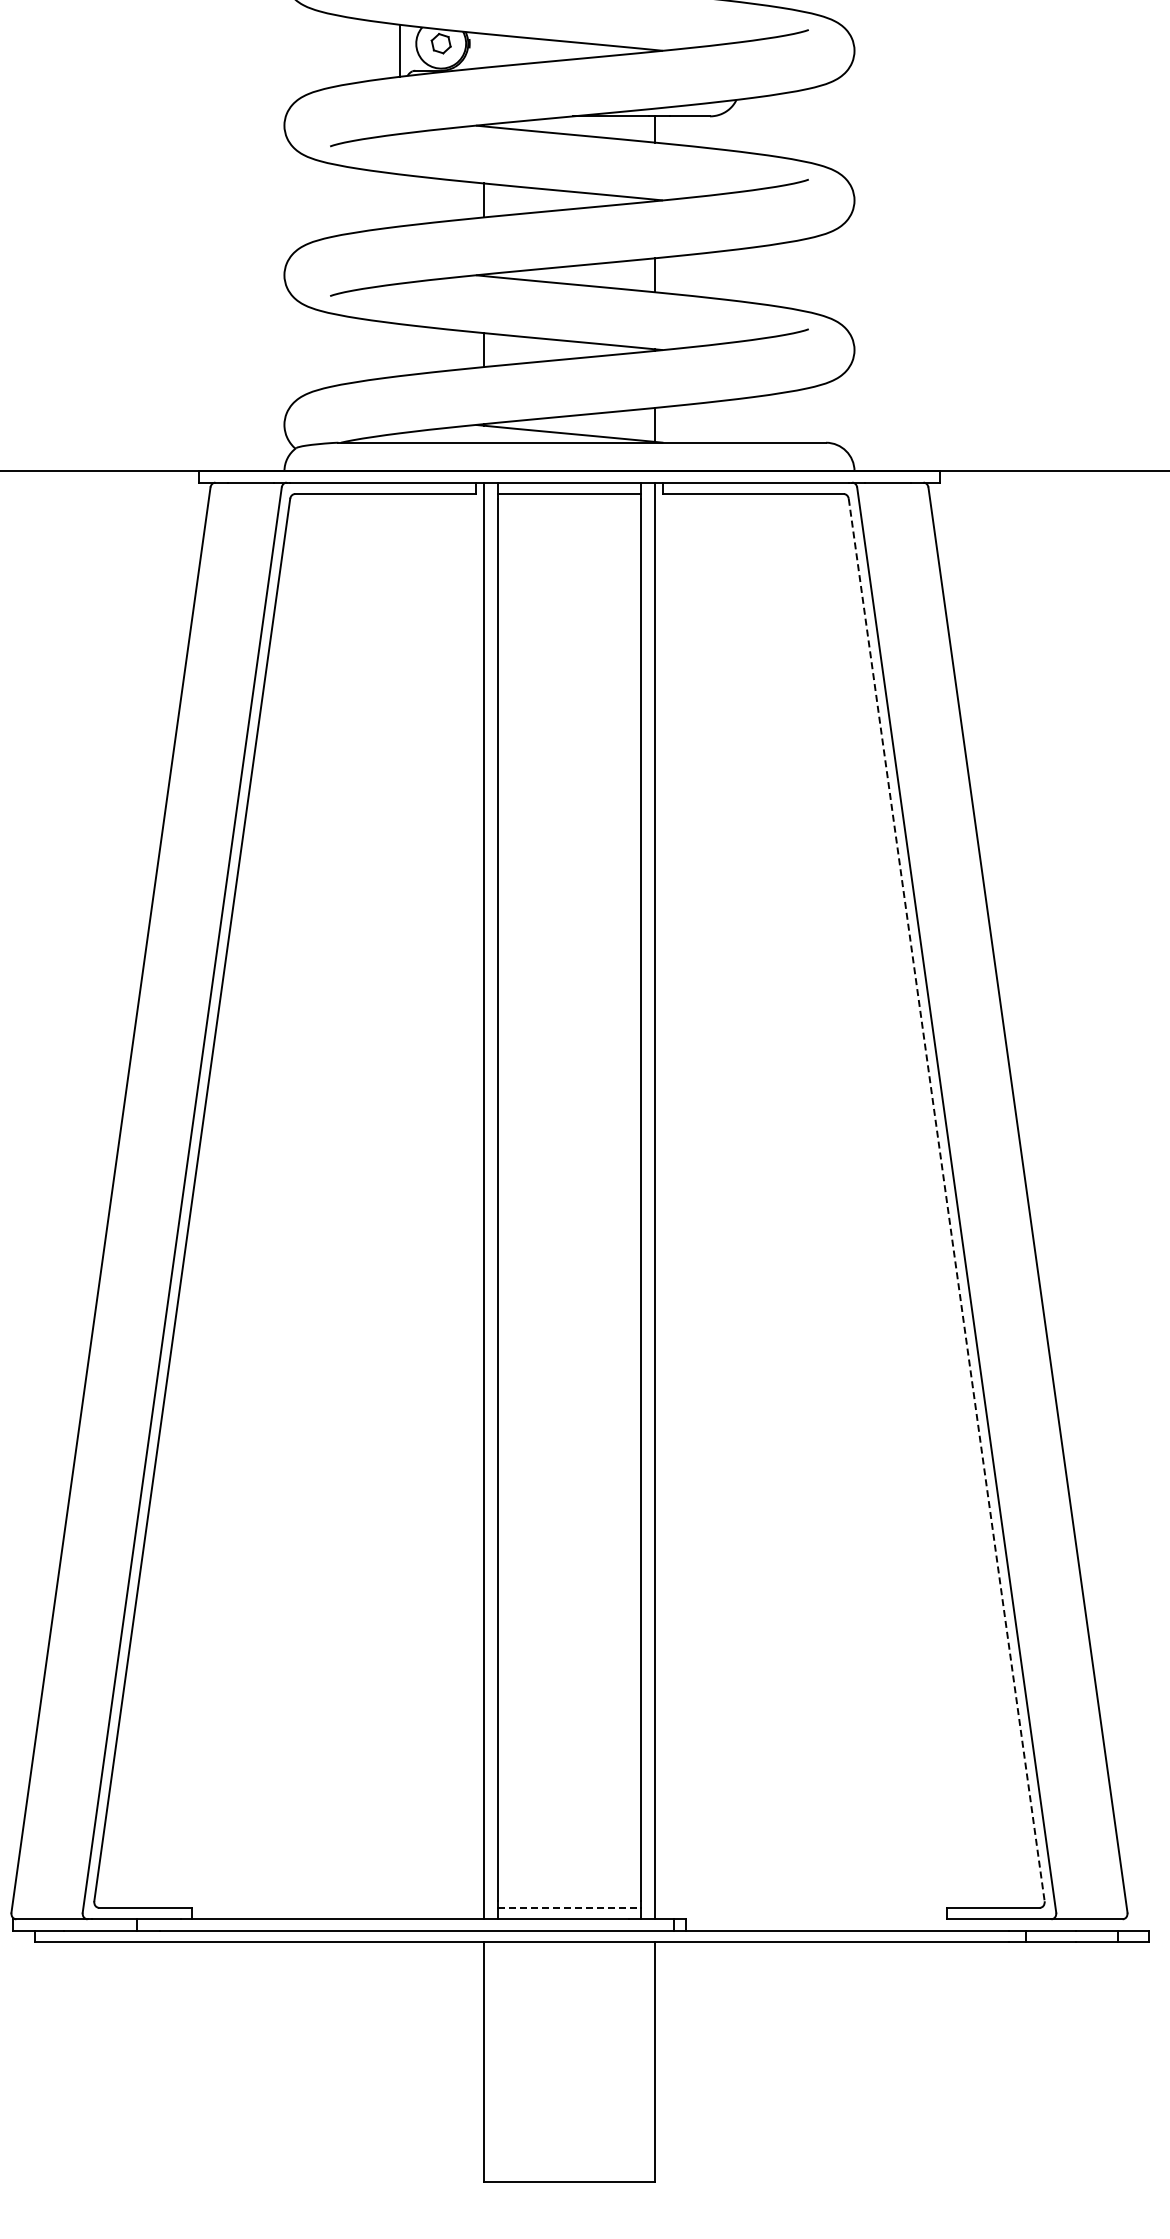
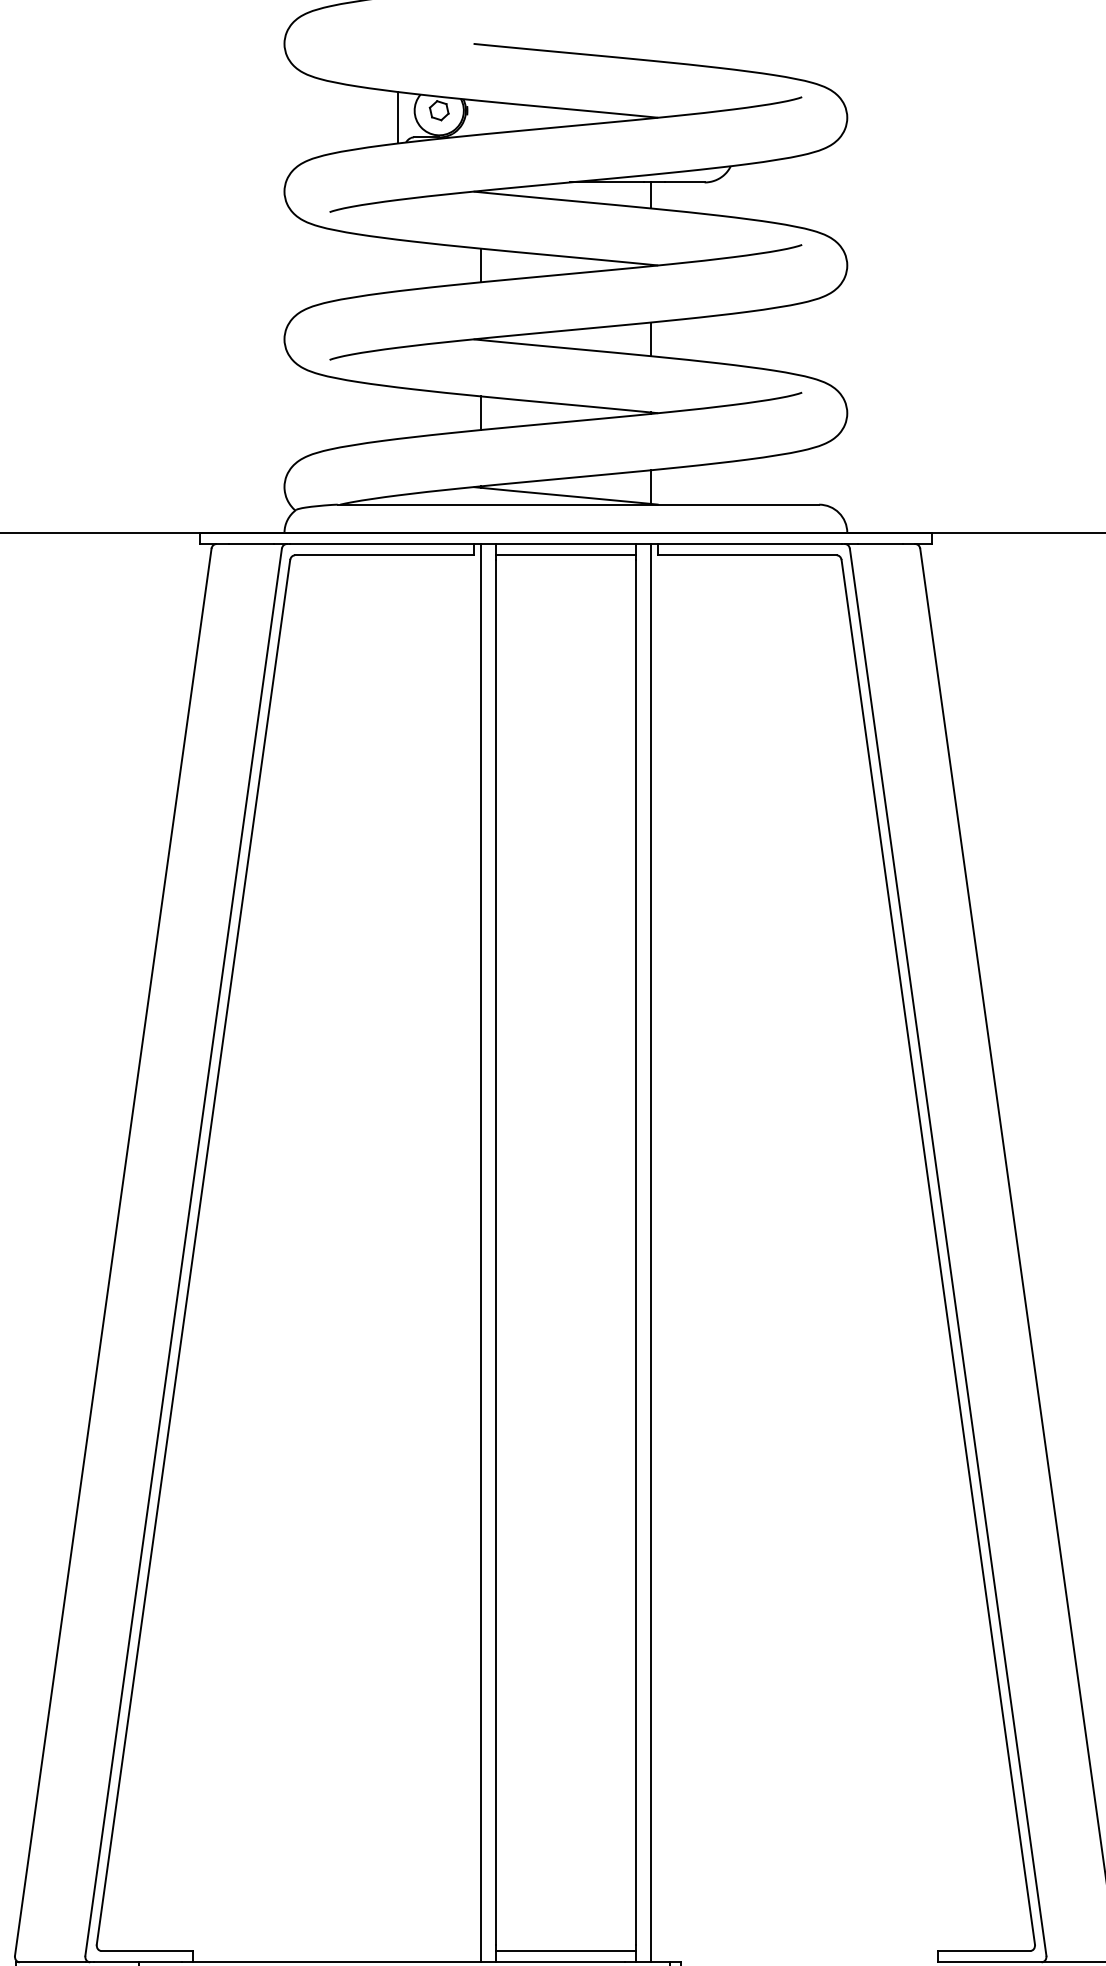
line: (946, 1200) -> (938, 1252), dashed -> solid
line: (569, 1907) -> (565, 1950), dashed -> solid

